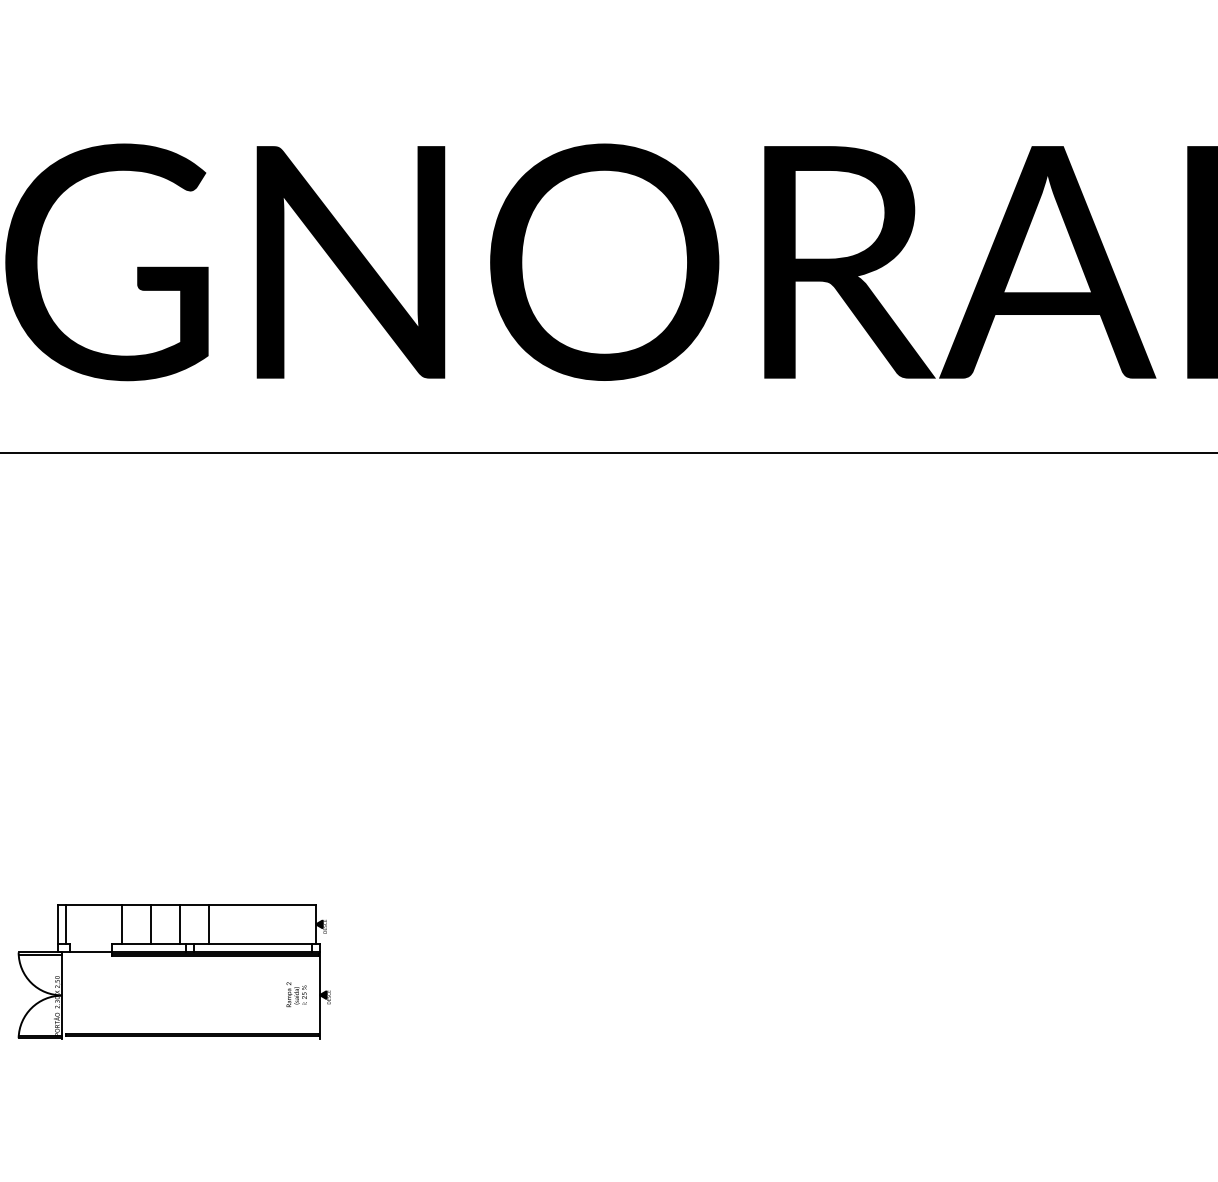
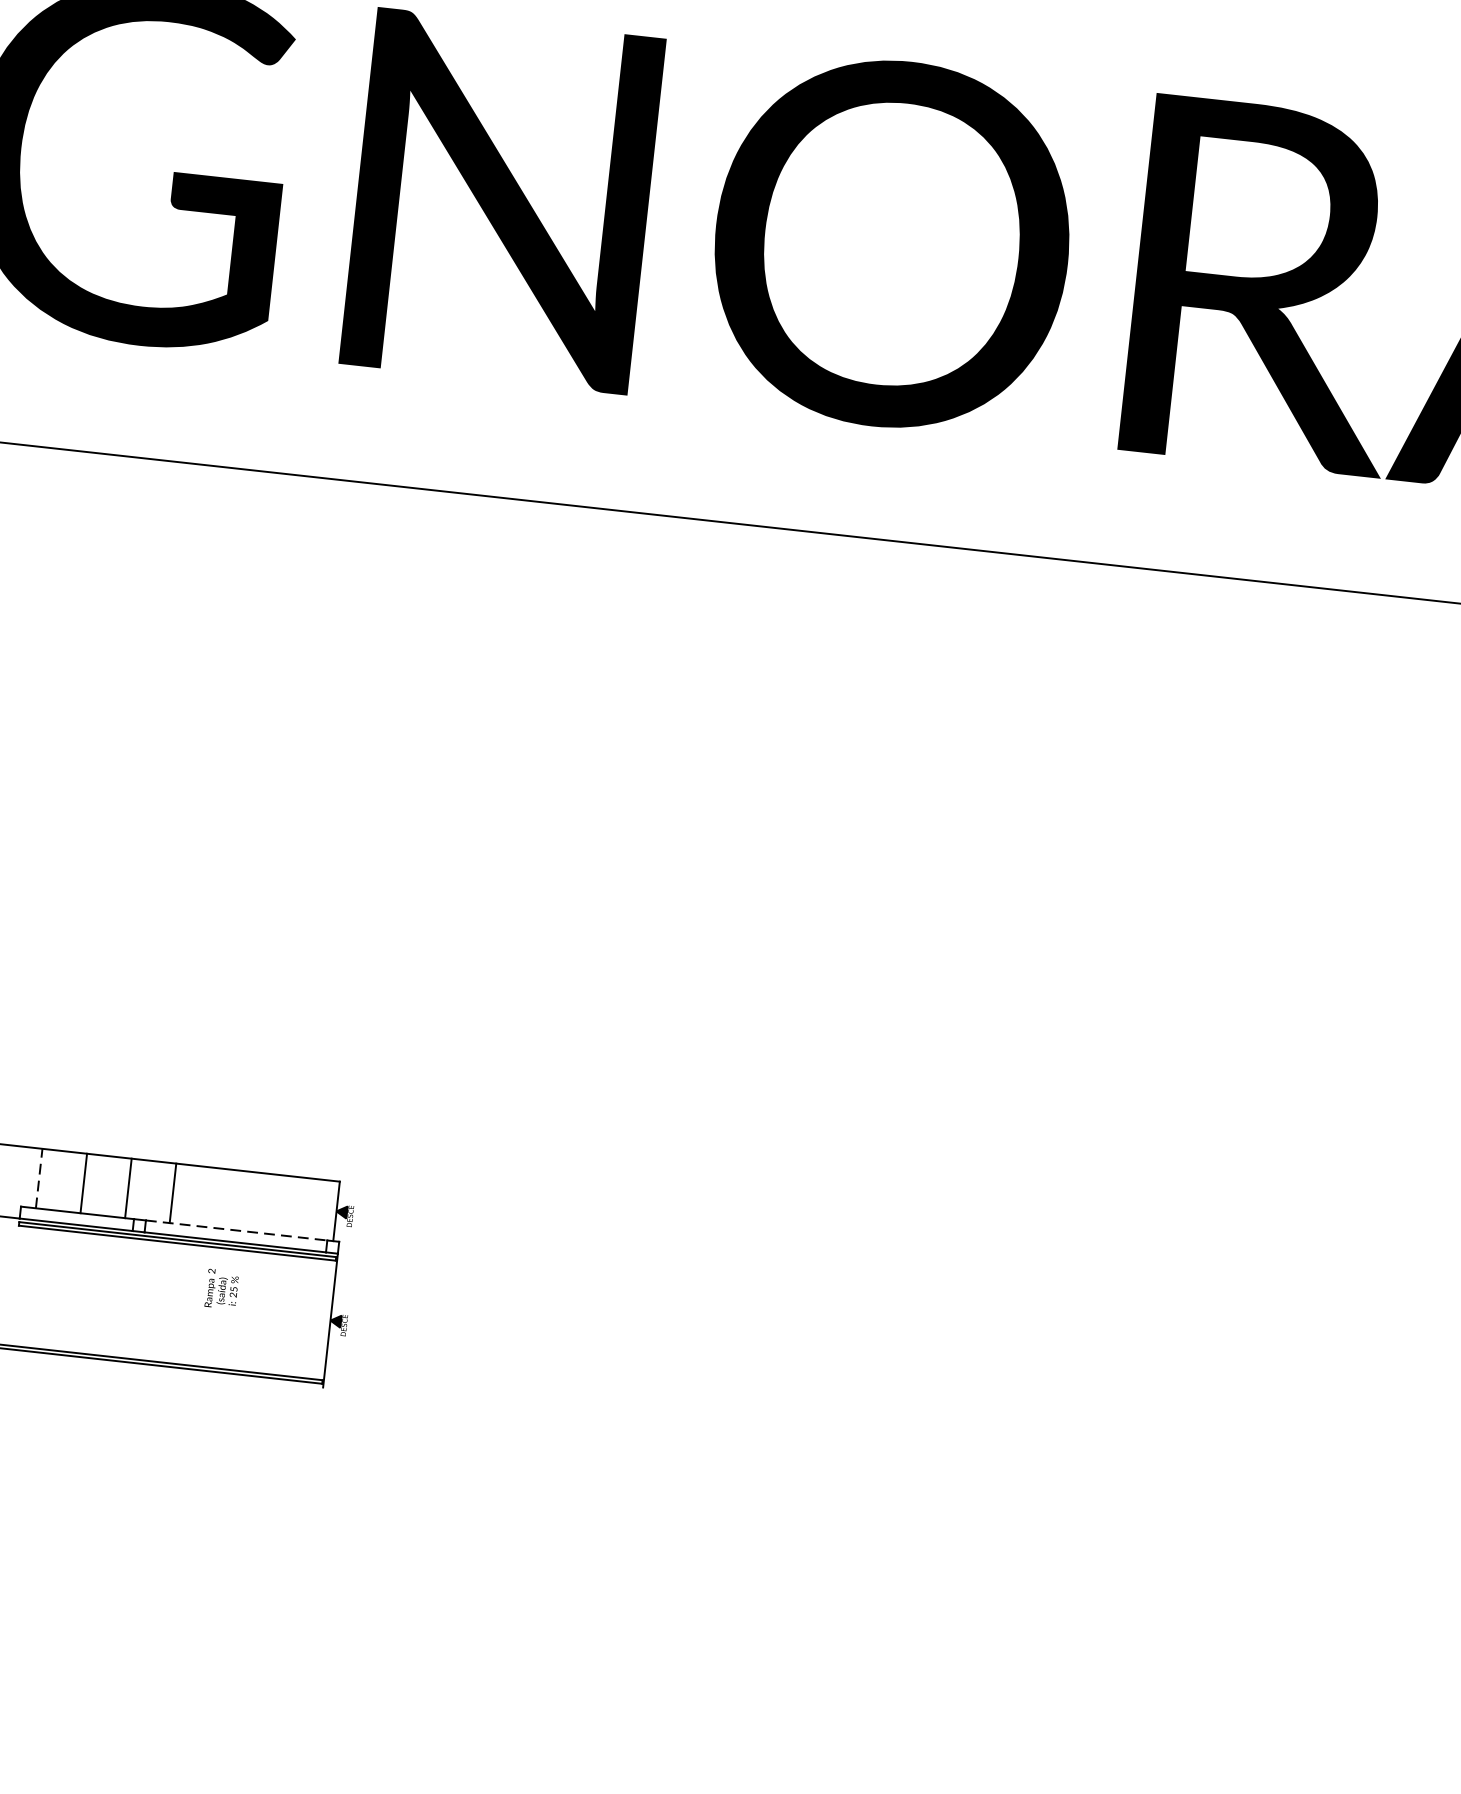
line: (122, 923) -> (39, 1177), solid -> dashed
line: (253, 943) -> (237, 1230), solid -> dashed
text: (296, 994) -> (221, 1288), moved

